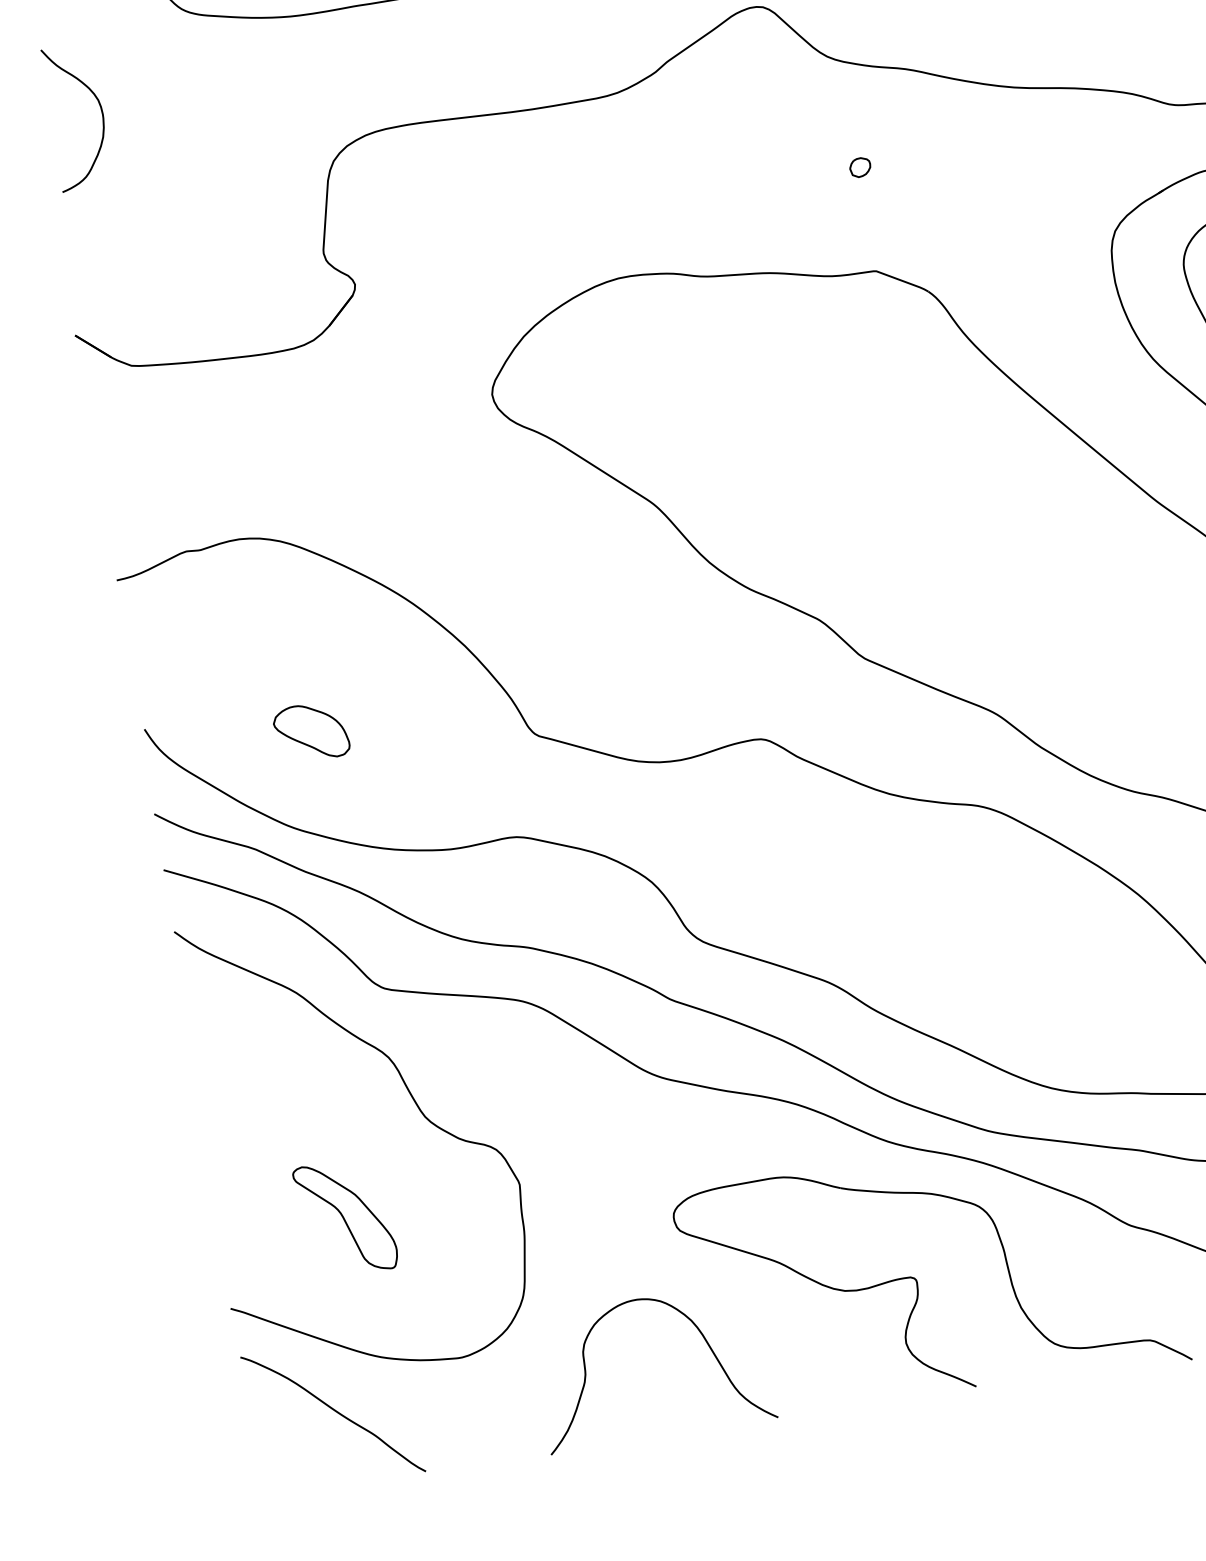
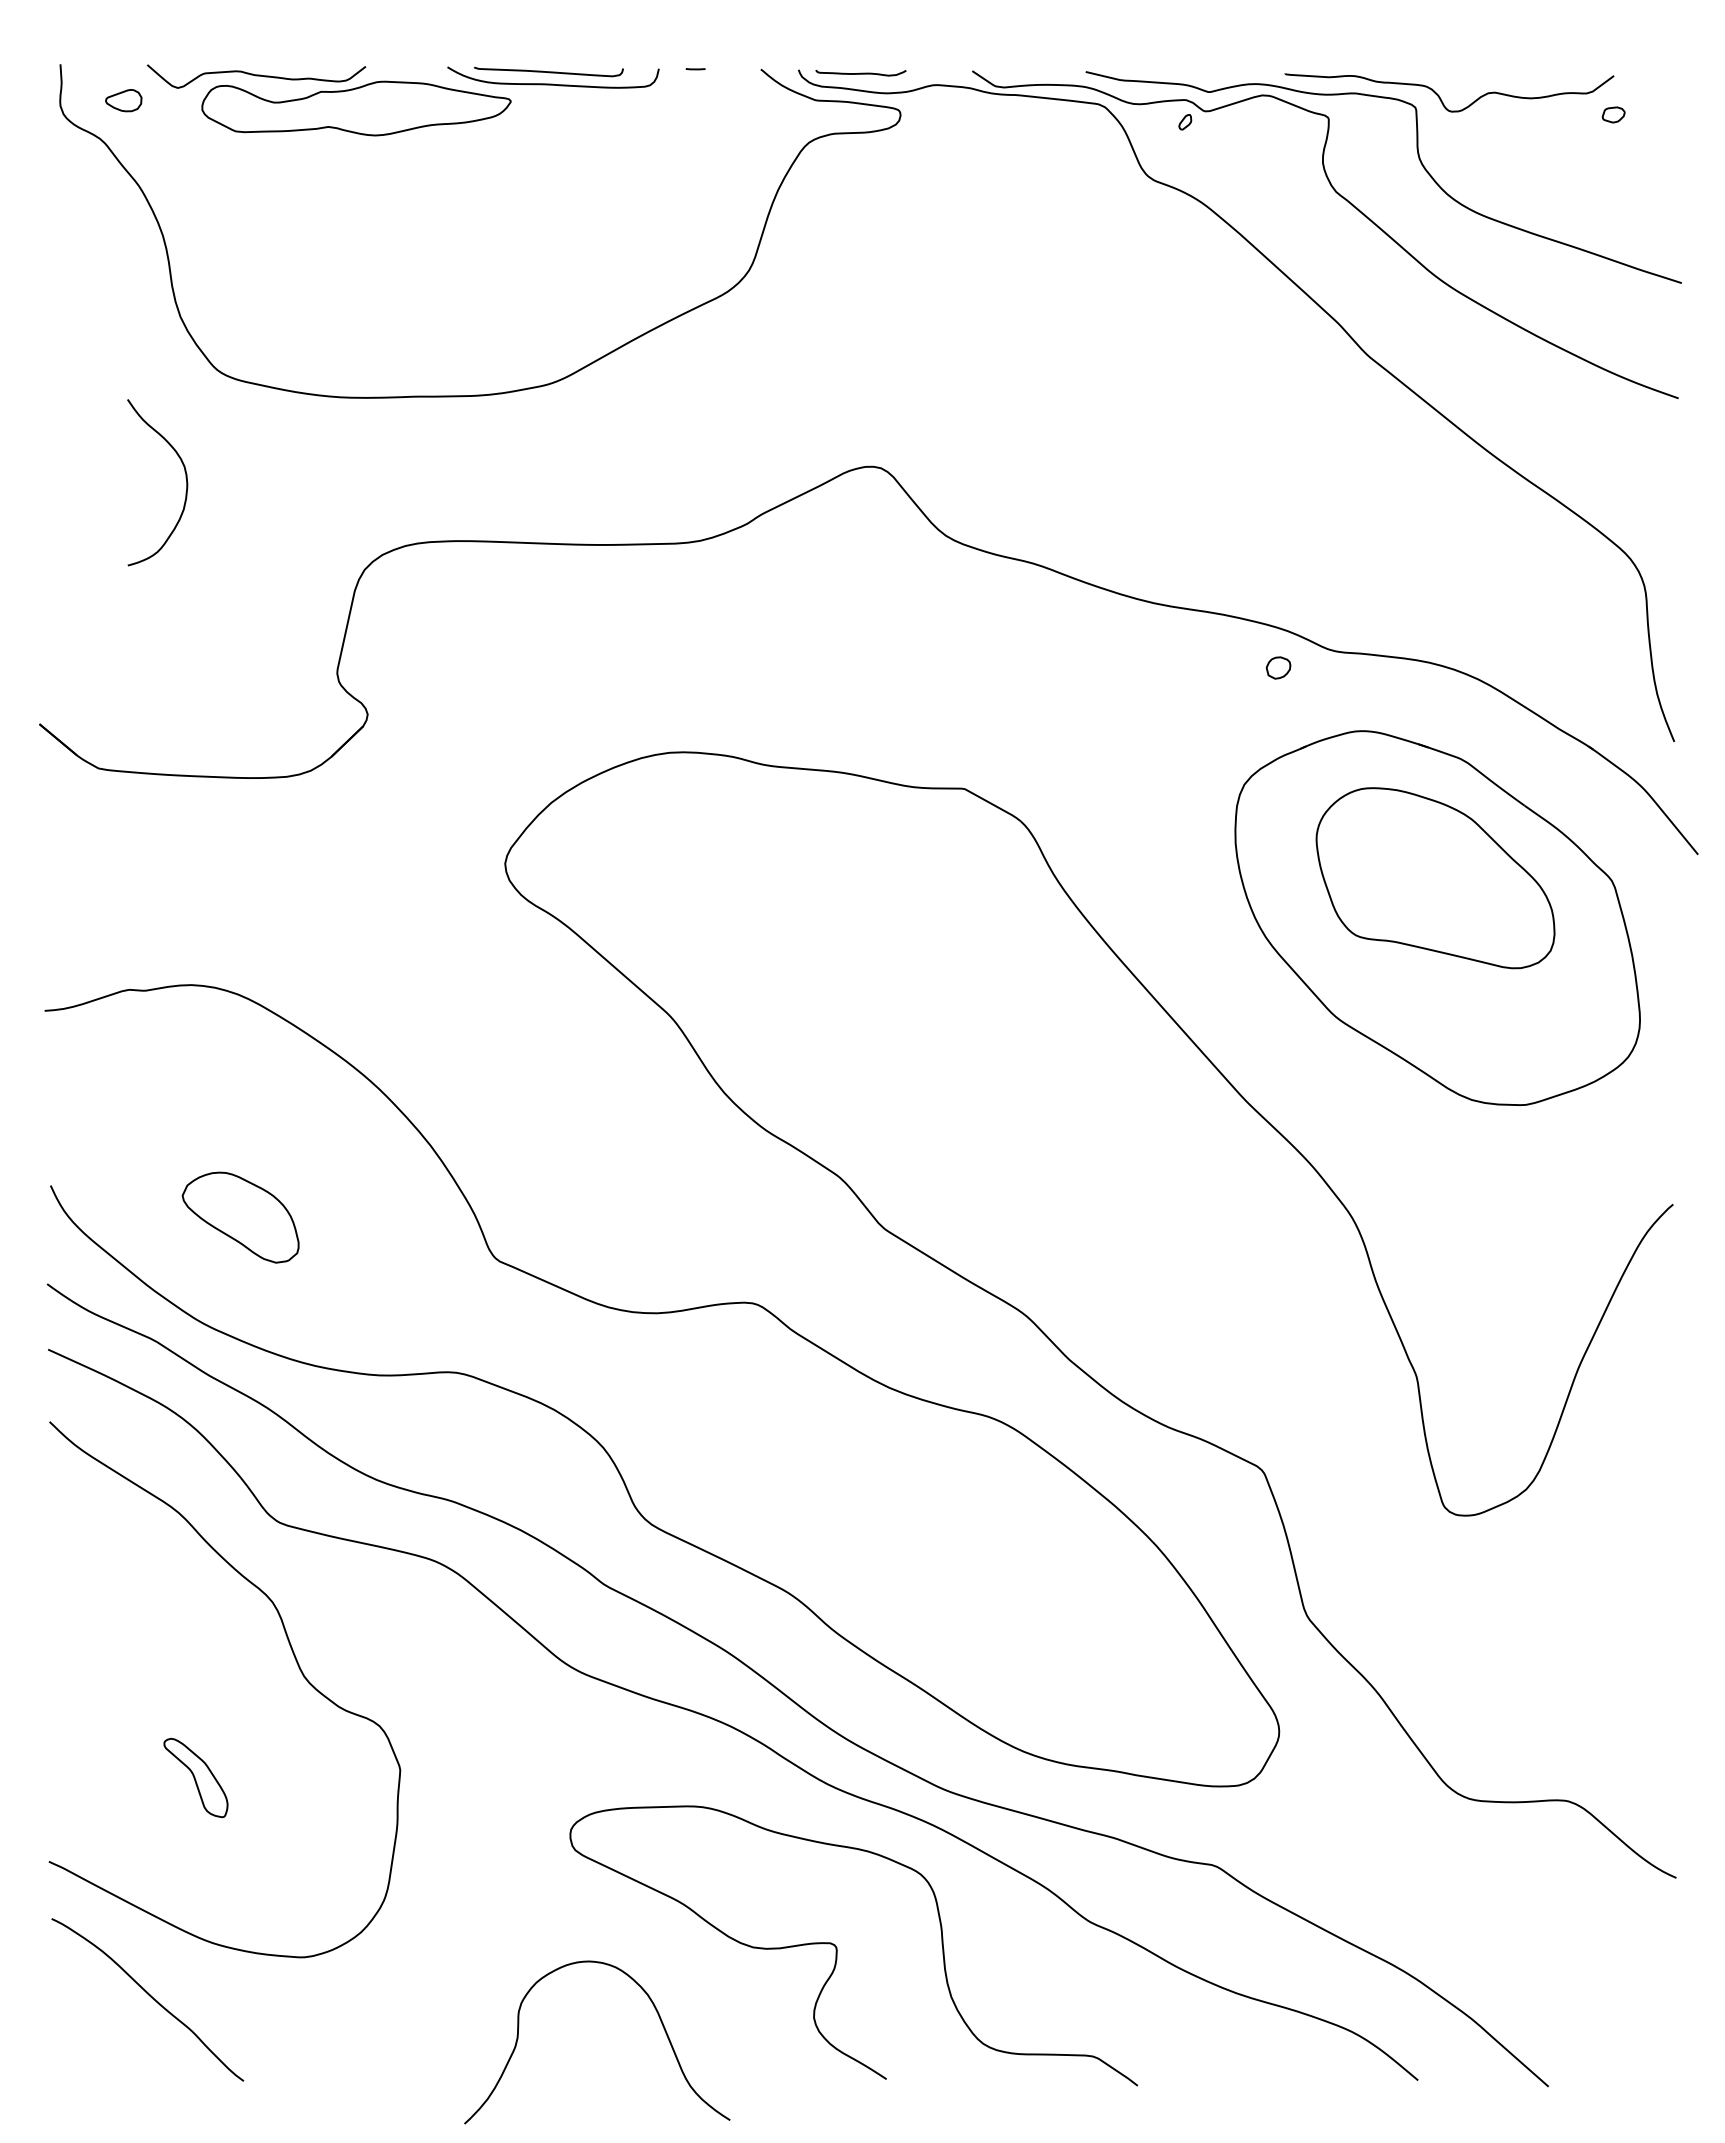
curve: (100, 110) -> (185, 478), moved
part: (860, 167) -> (1278, 667), moved
part: (311, 732) -> (240, 1217), size x1.4
part: (345, 1217) -> (195, 1777), size x0.6
curve: (704, 1340) -> (659, 2019), moved

